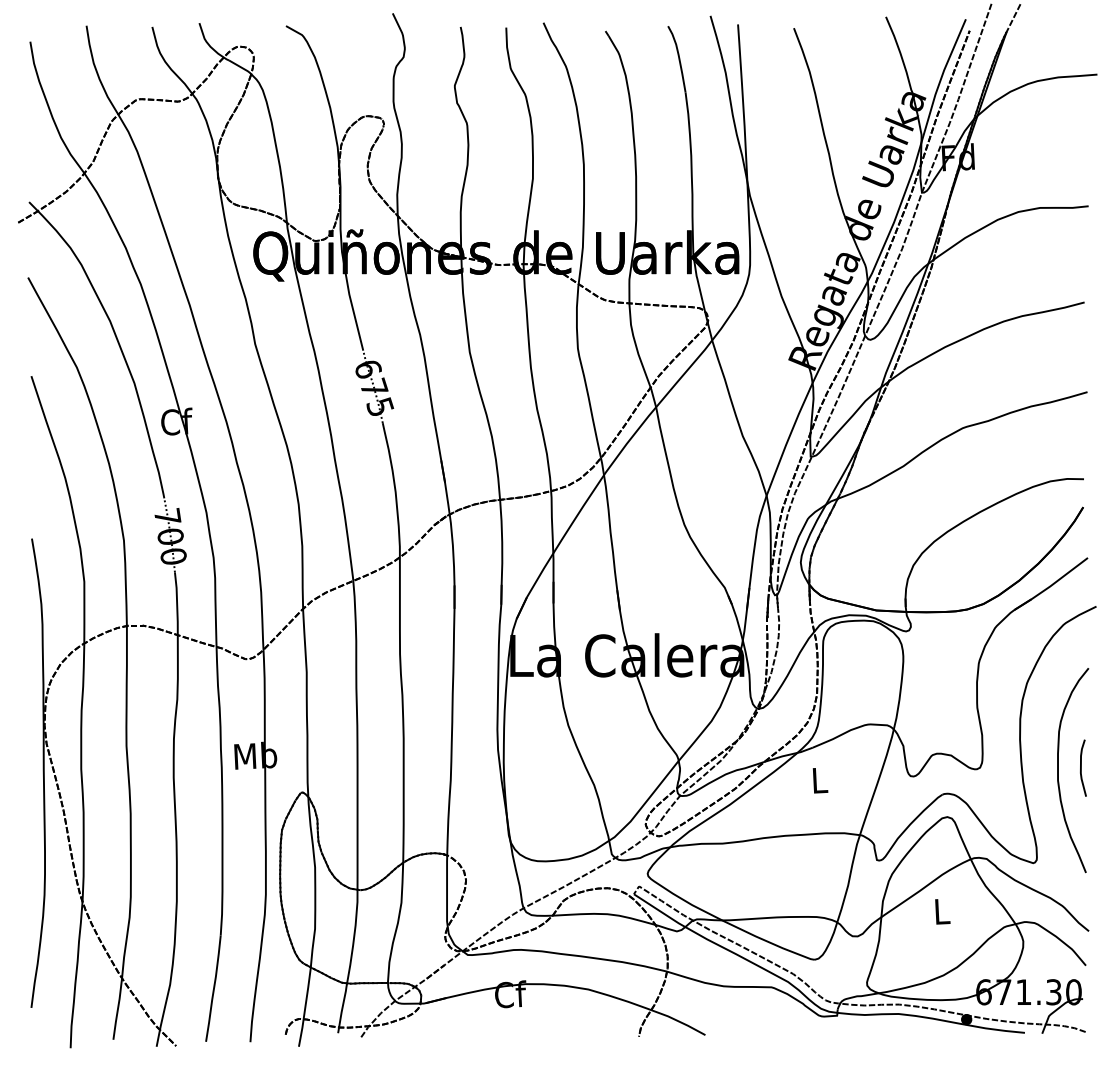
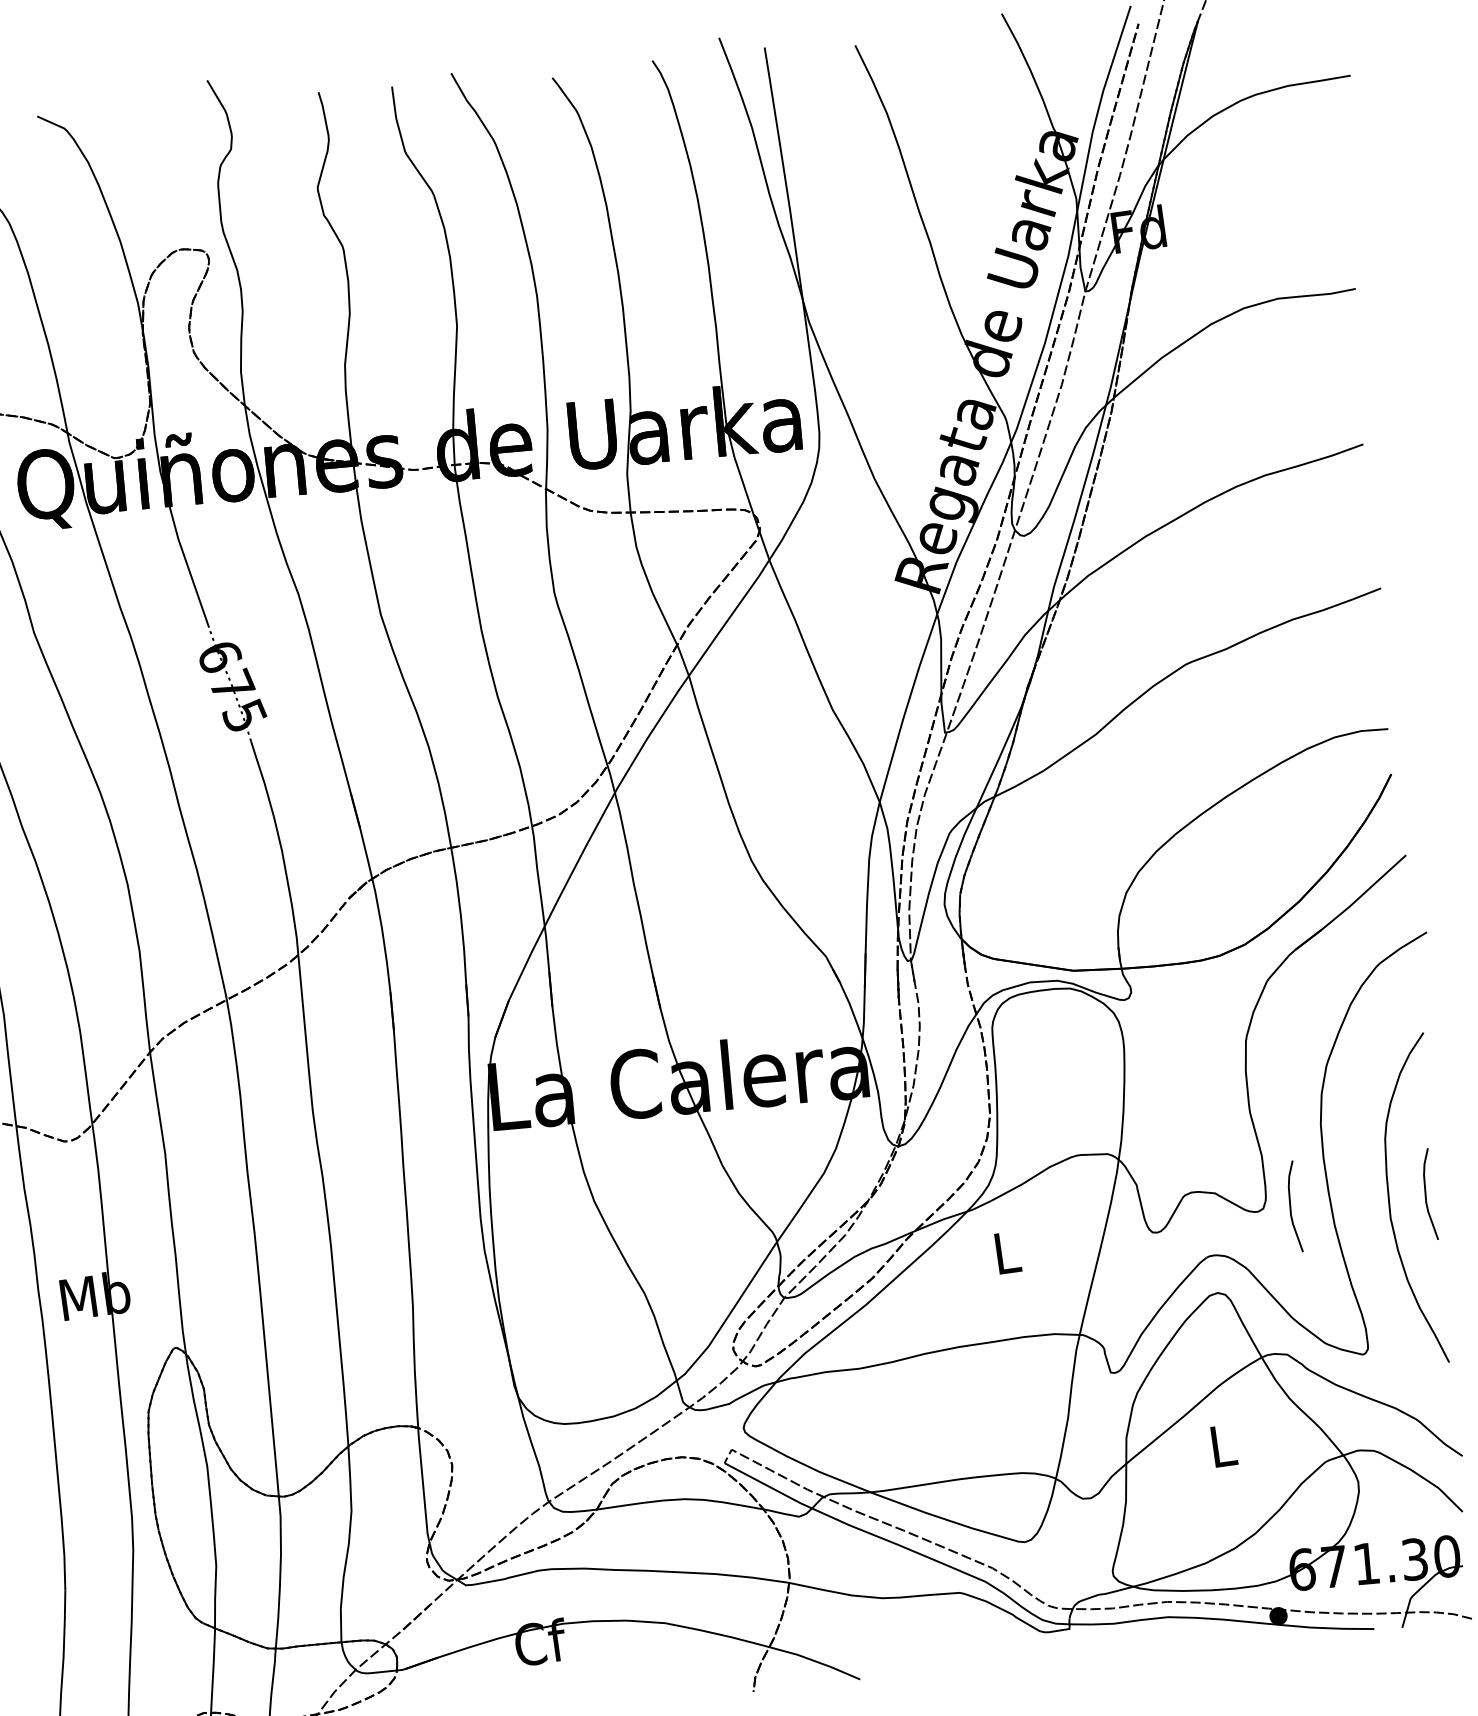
curve: (997, 767) -> (1291, 1205), added

